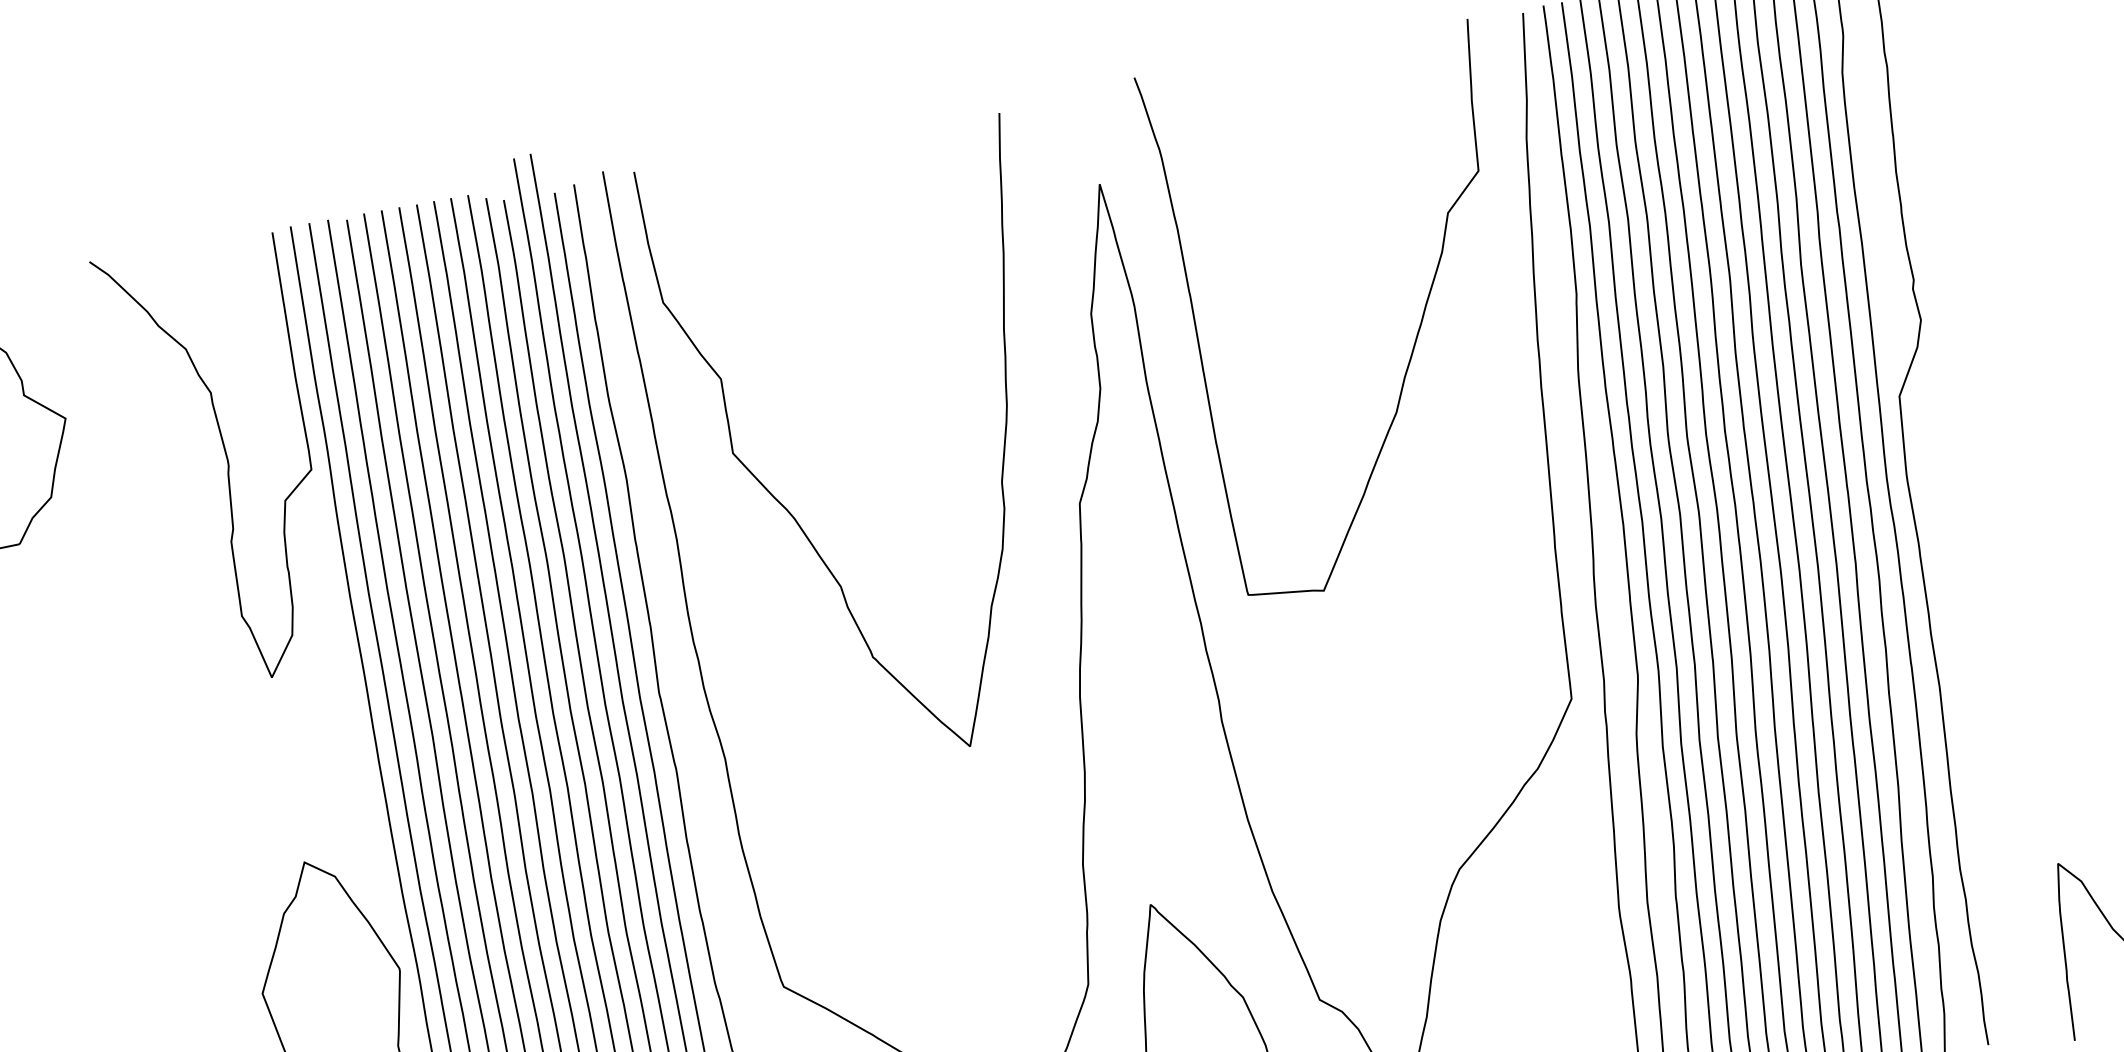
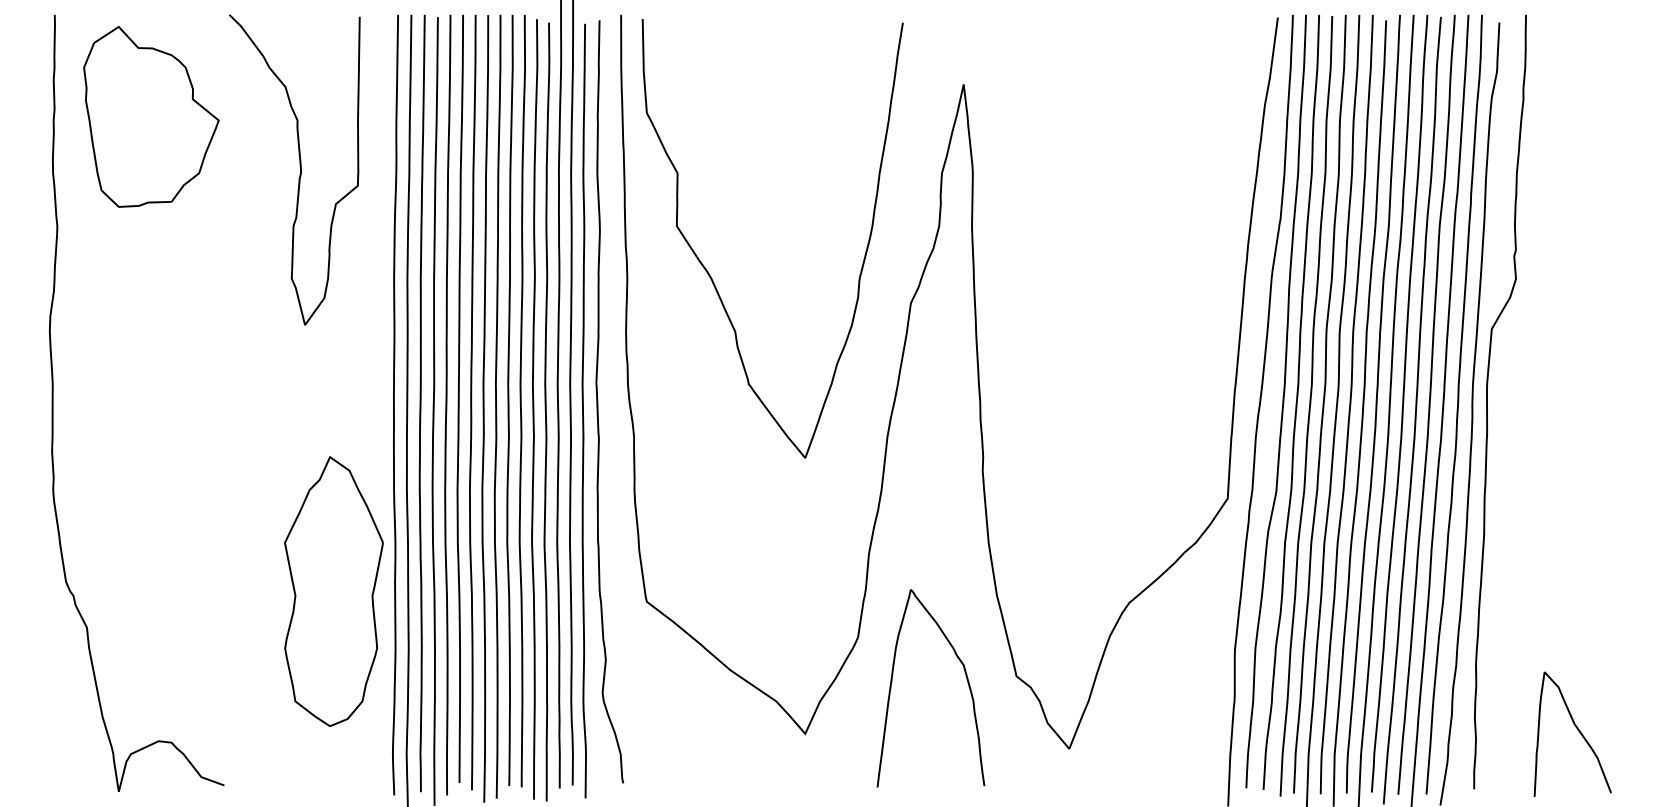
curve: (1416, 334) -> (1164, 227), removed
curve: (225, 456) -> (299, 166), moved

